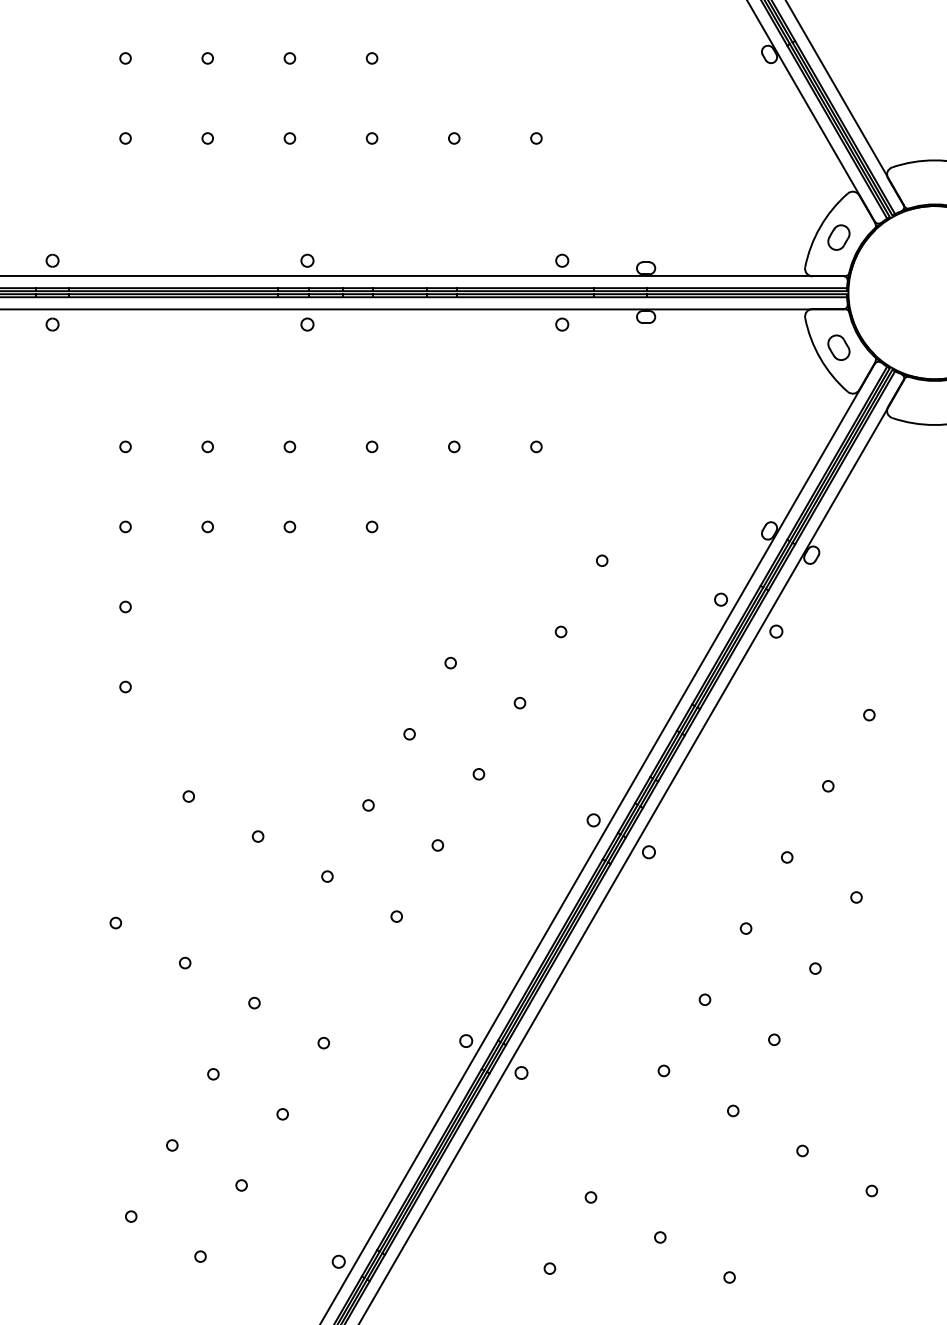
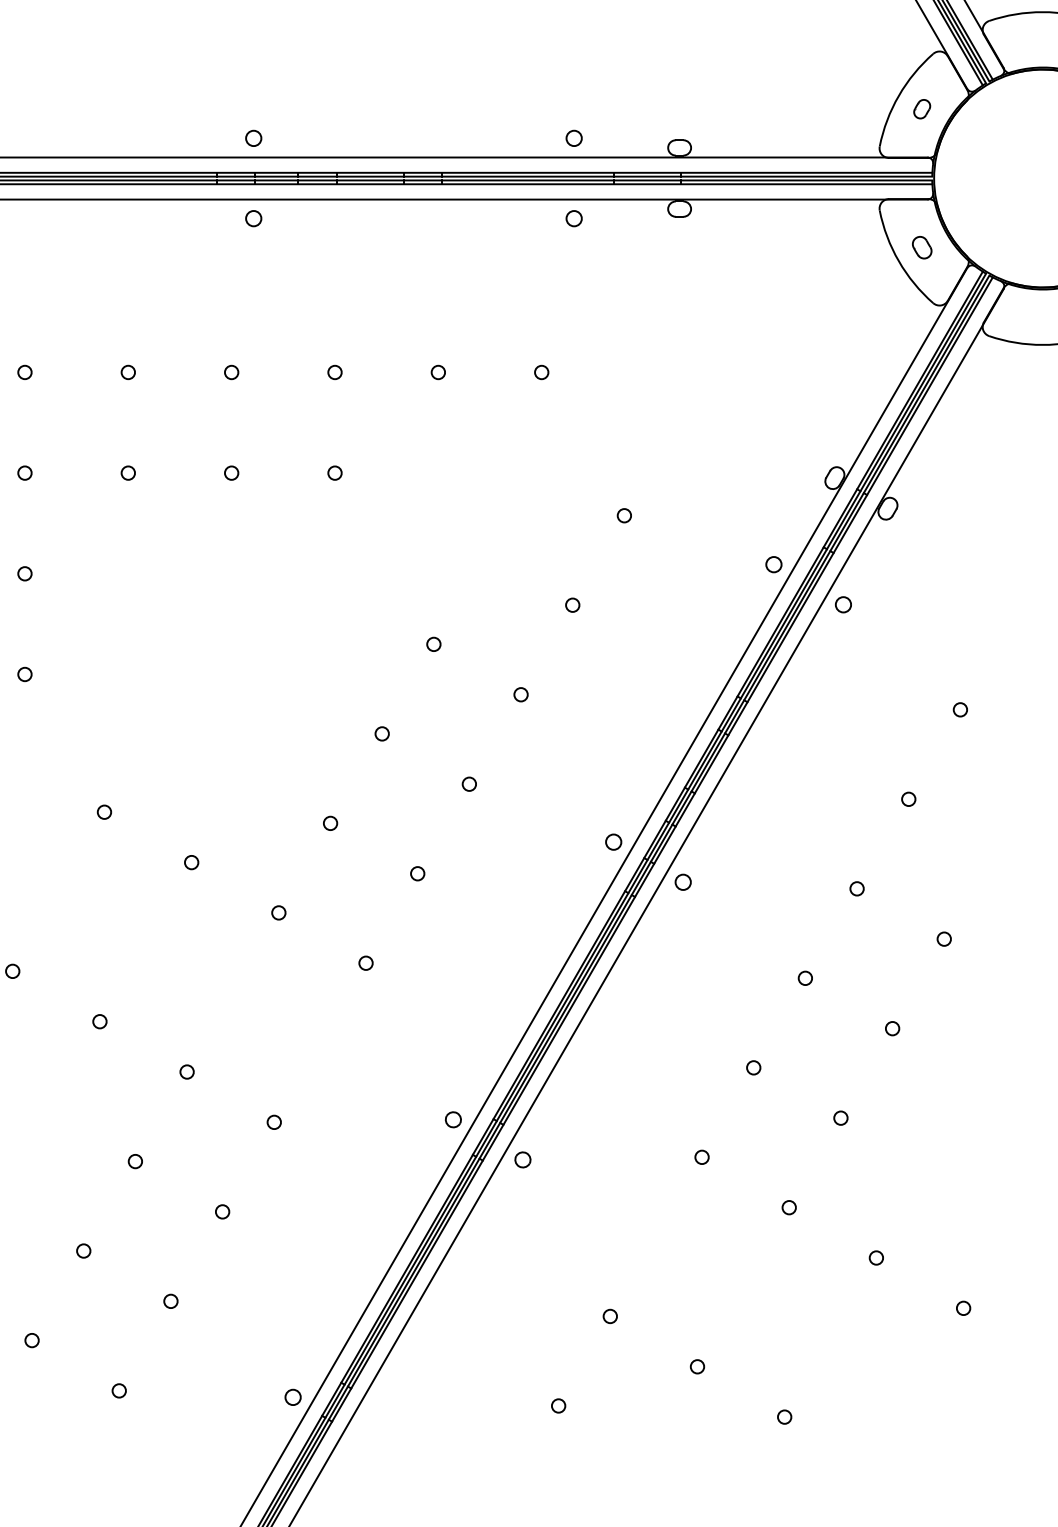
part: (838, 237) -> (921, 109), size x0.6
part: (838, 347) -> (921, 247), size x0.7

